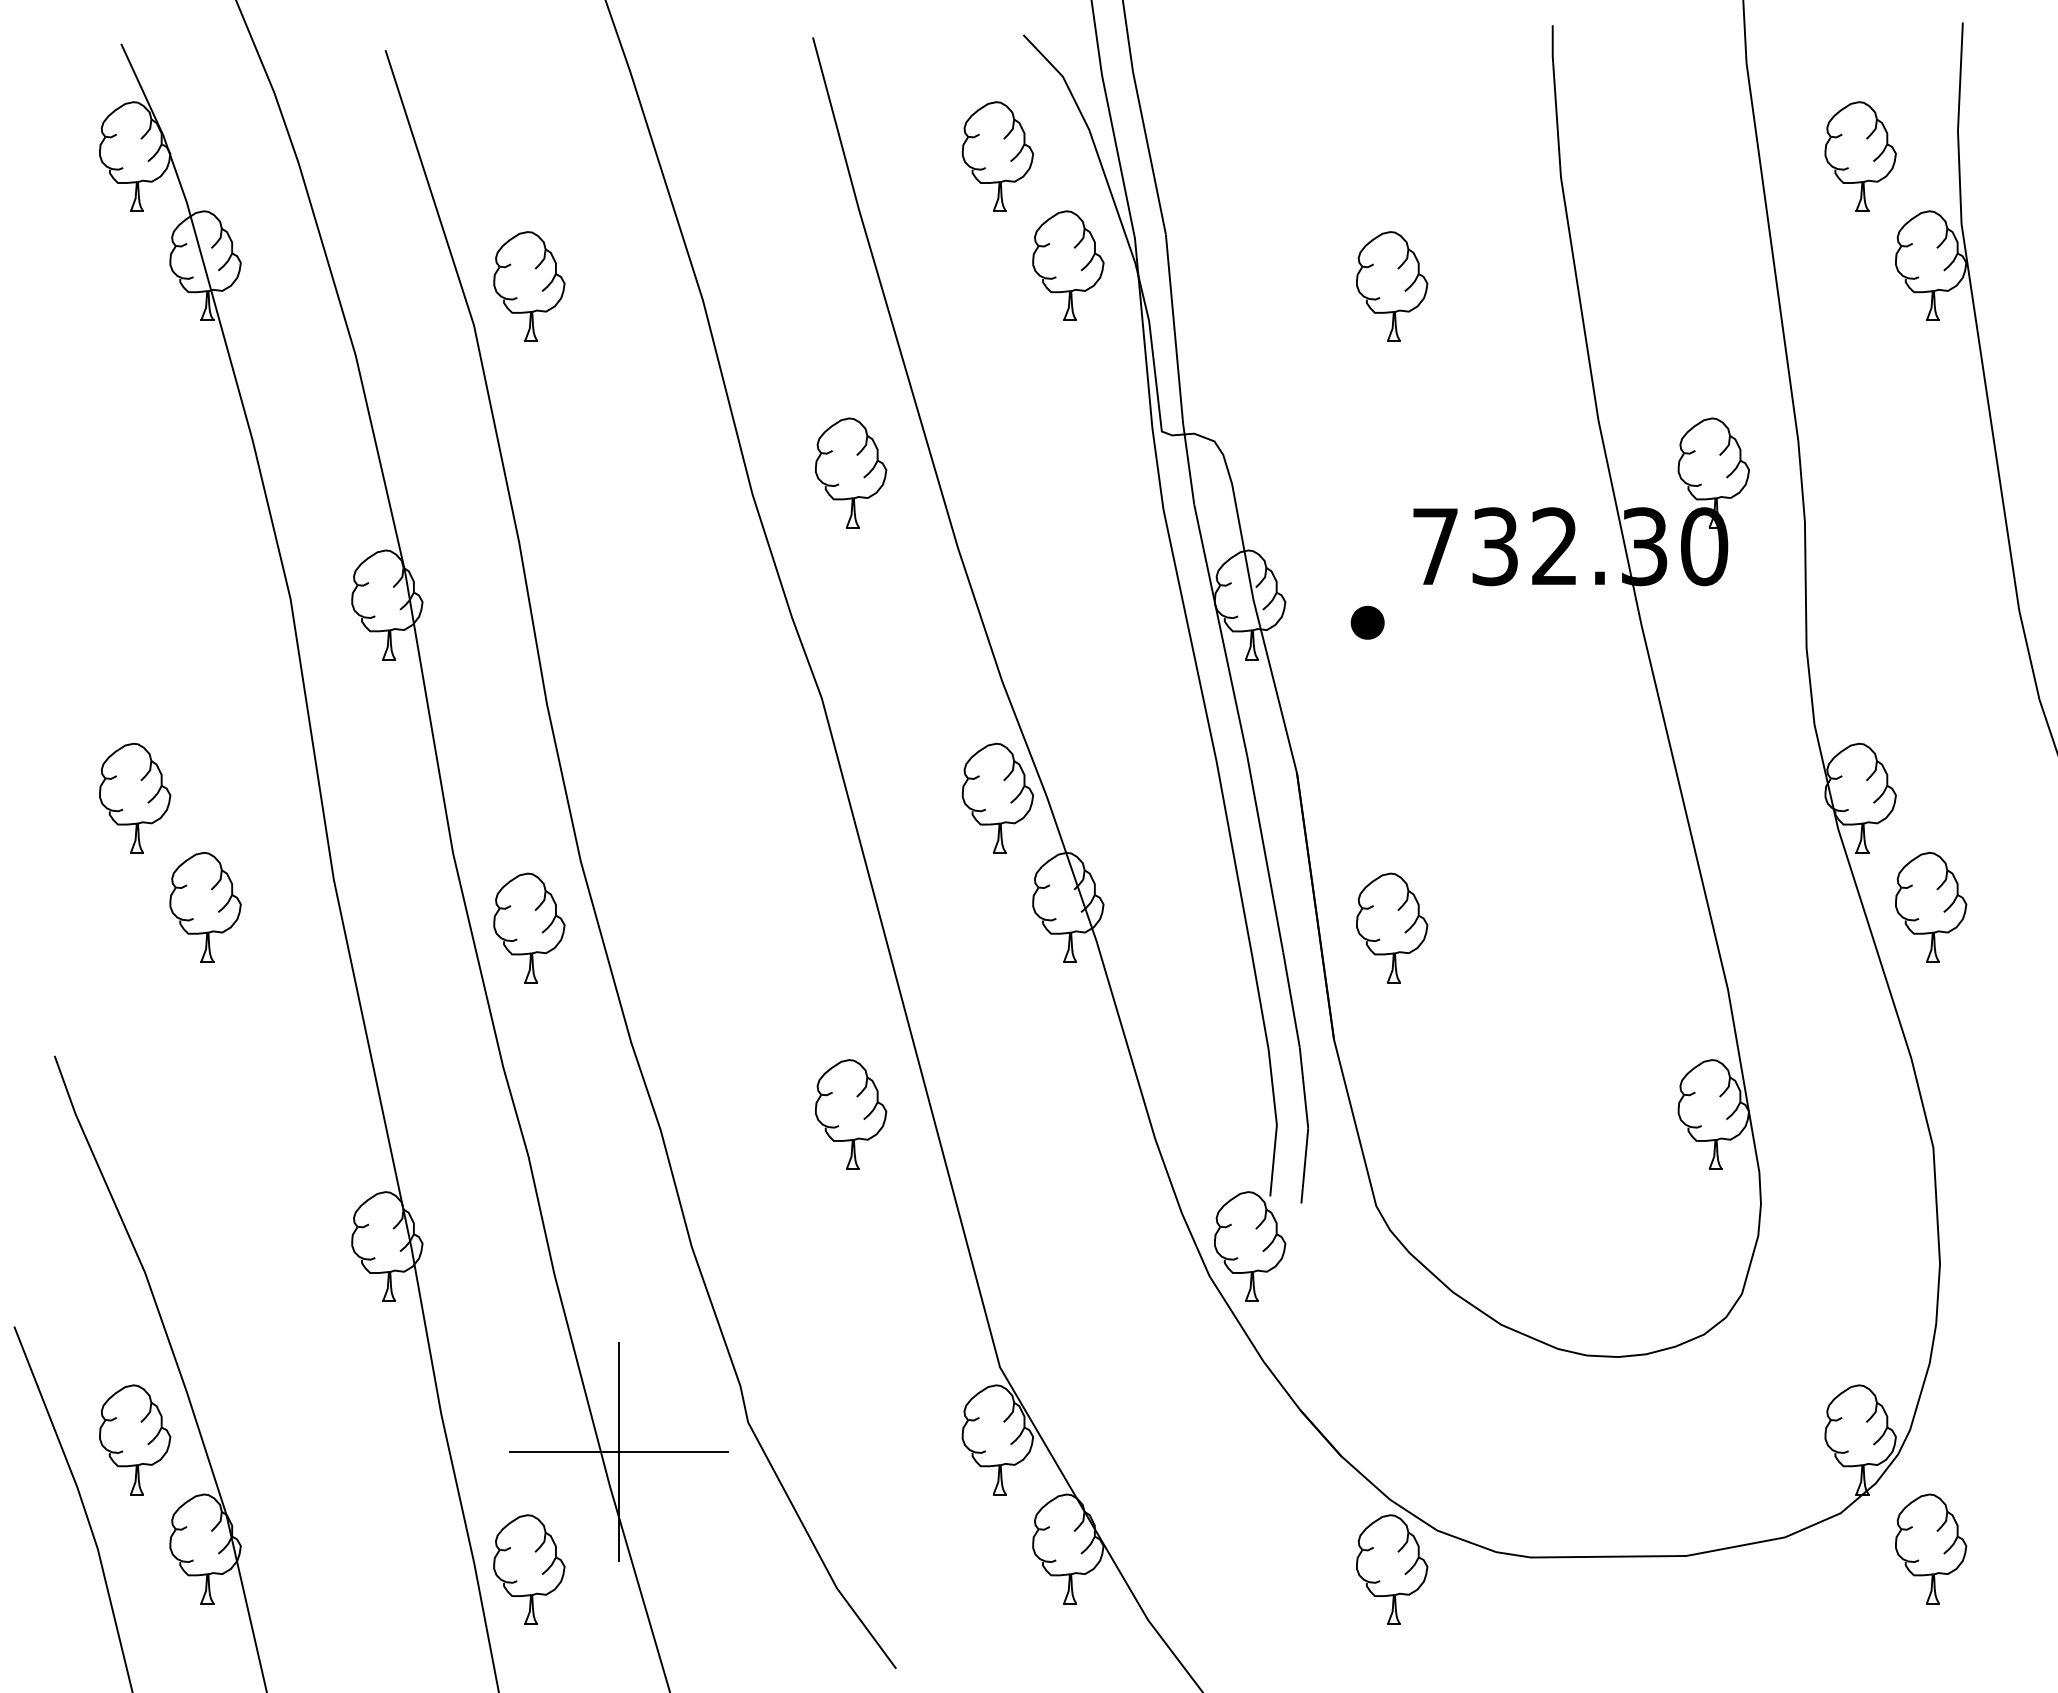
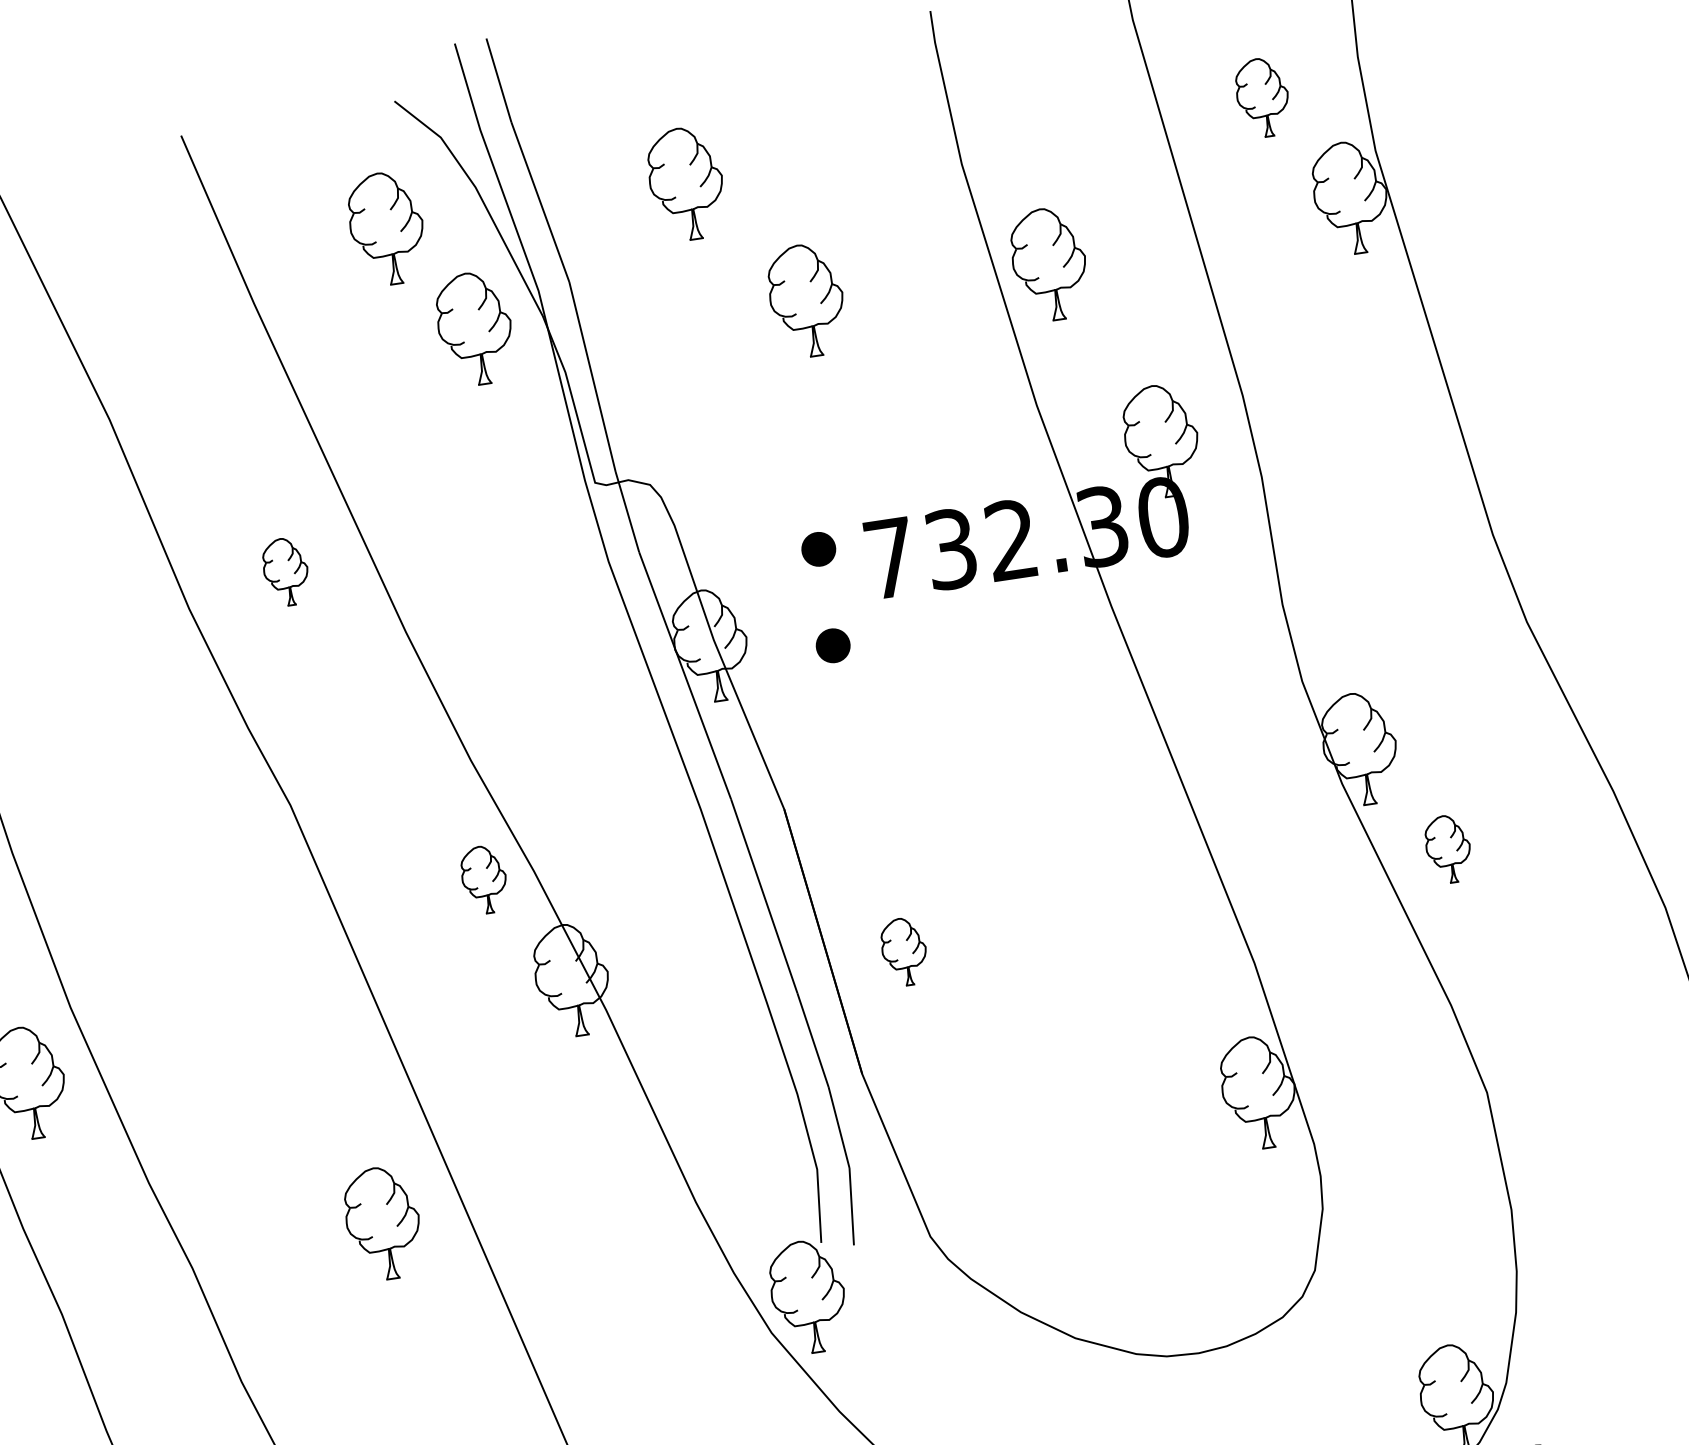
part: (1292, 156) -> (686, 183), added
part: (1860, 156) -> (1262, 97), size x0.7
part: (1631, 286) -> (1049, 264), added
part: (851, 472) -> (286, 571), size x0.6
part: (1367, 527) -> (818, 549), added
part: (997, 797) -> (483, 879), size x0.6
part: (1931, 907) -> (1448, 849), size x0.6
part: (1392, 927) -> (904, 951), size x0.6

